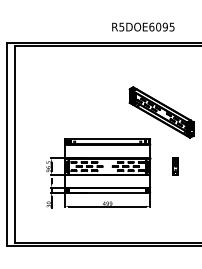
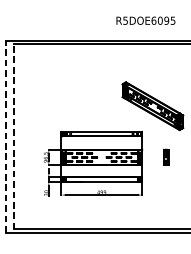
text: (143, 26) -> (146, 20), moved
line: (6, 144) -> (6, 136), solid -> dashed
line: (15, 144) -> (14, 136), solid -> dashed

